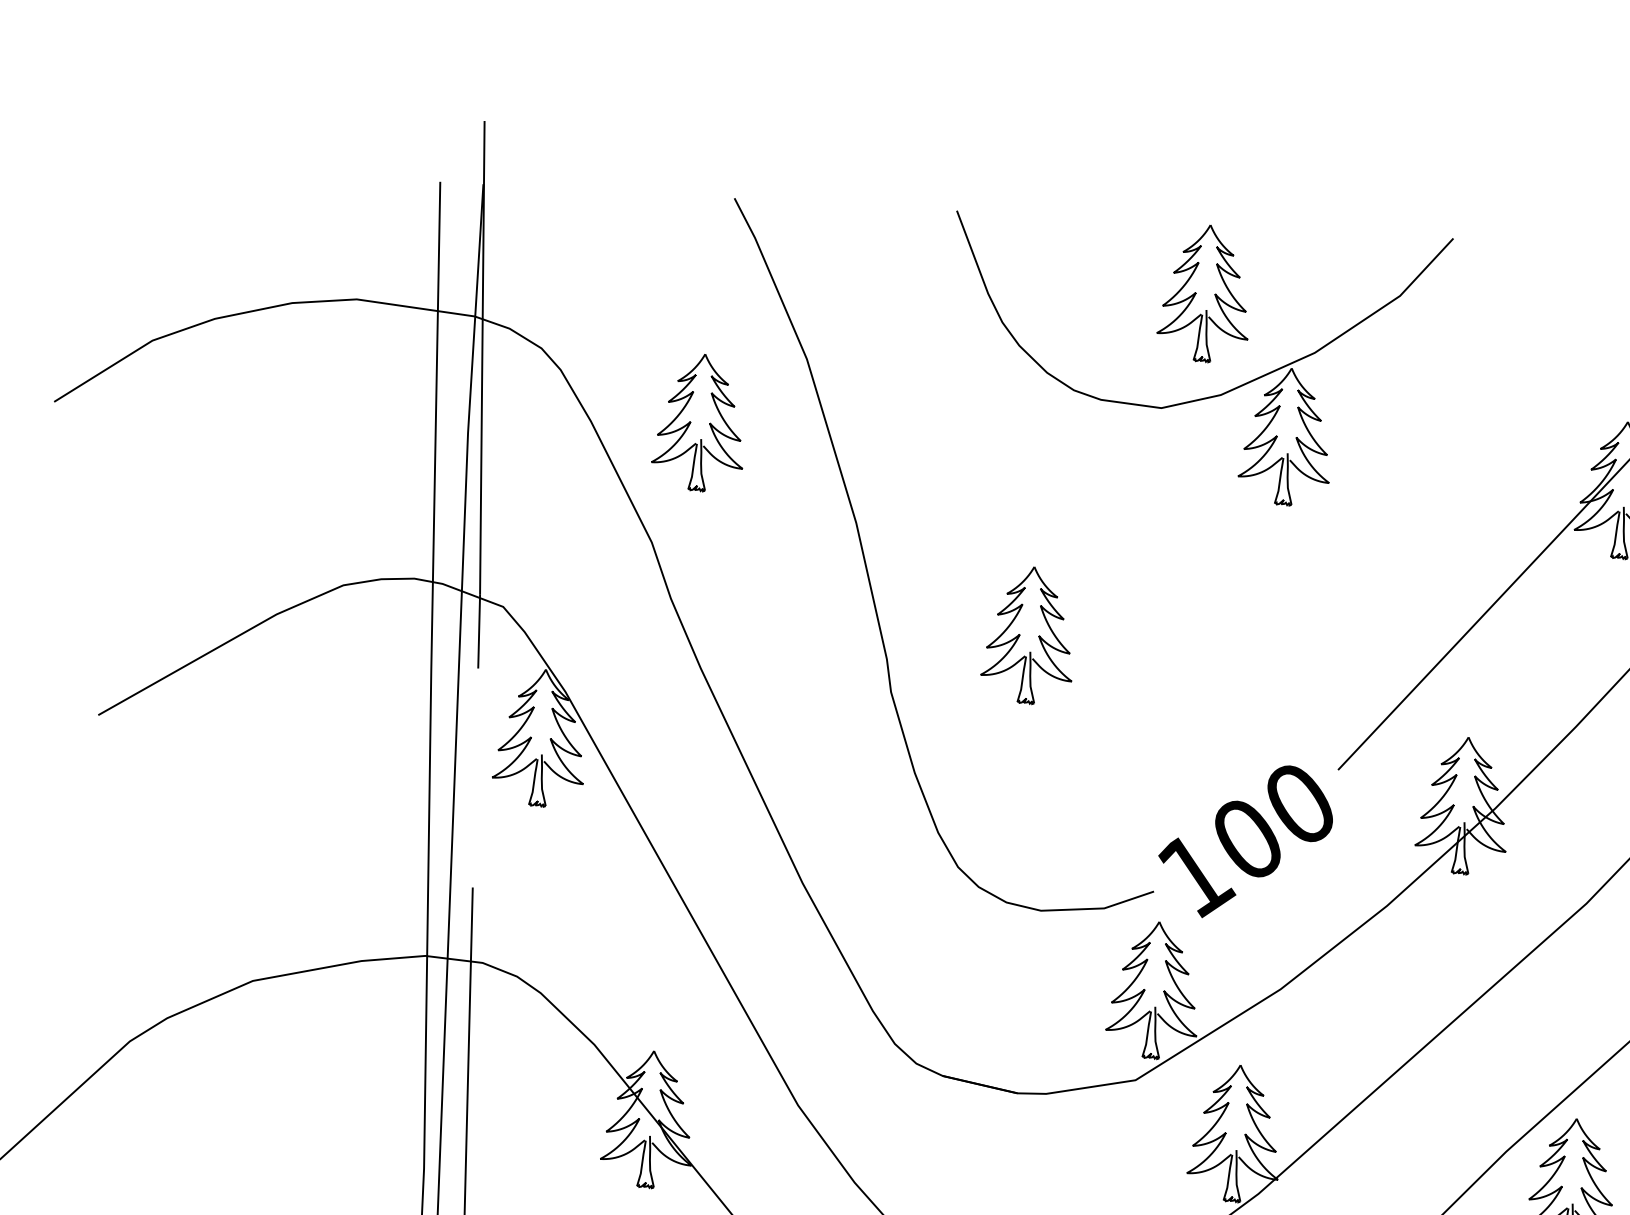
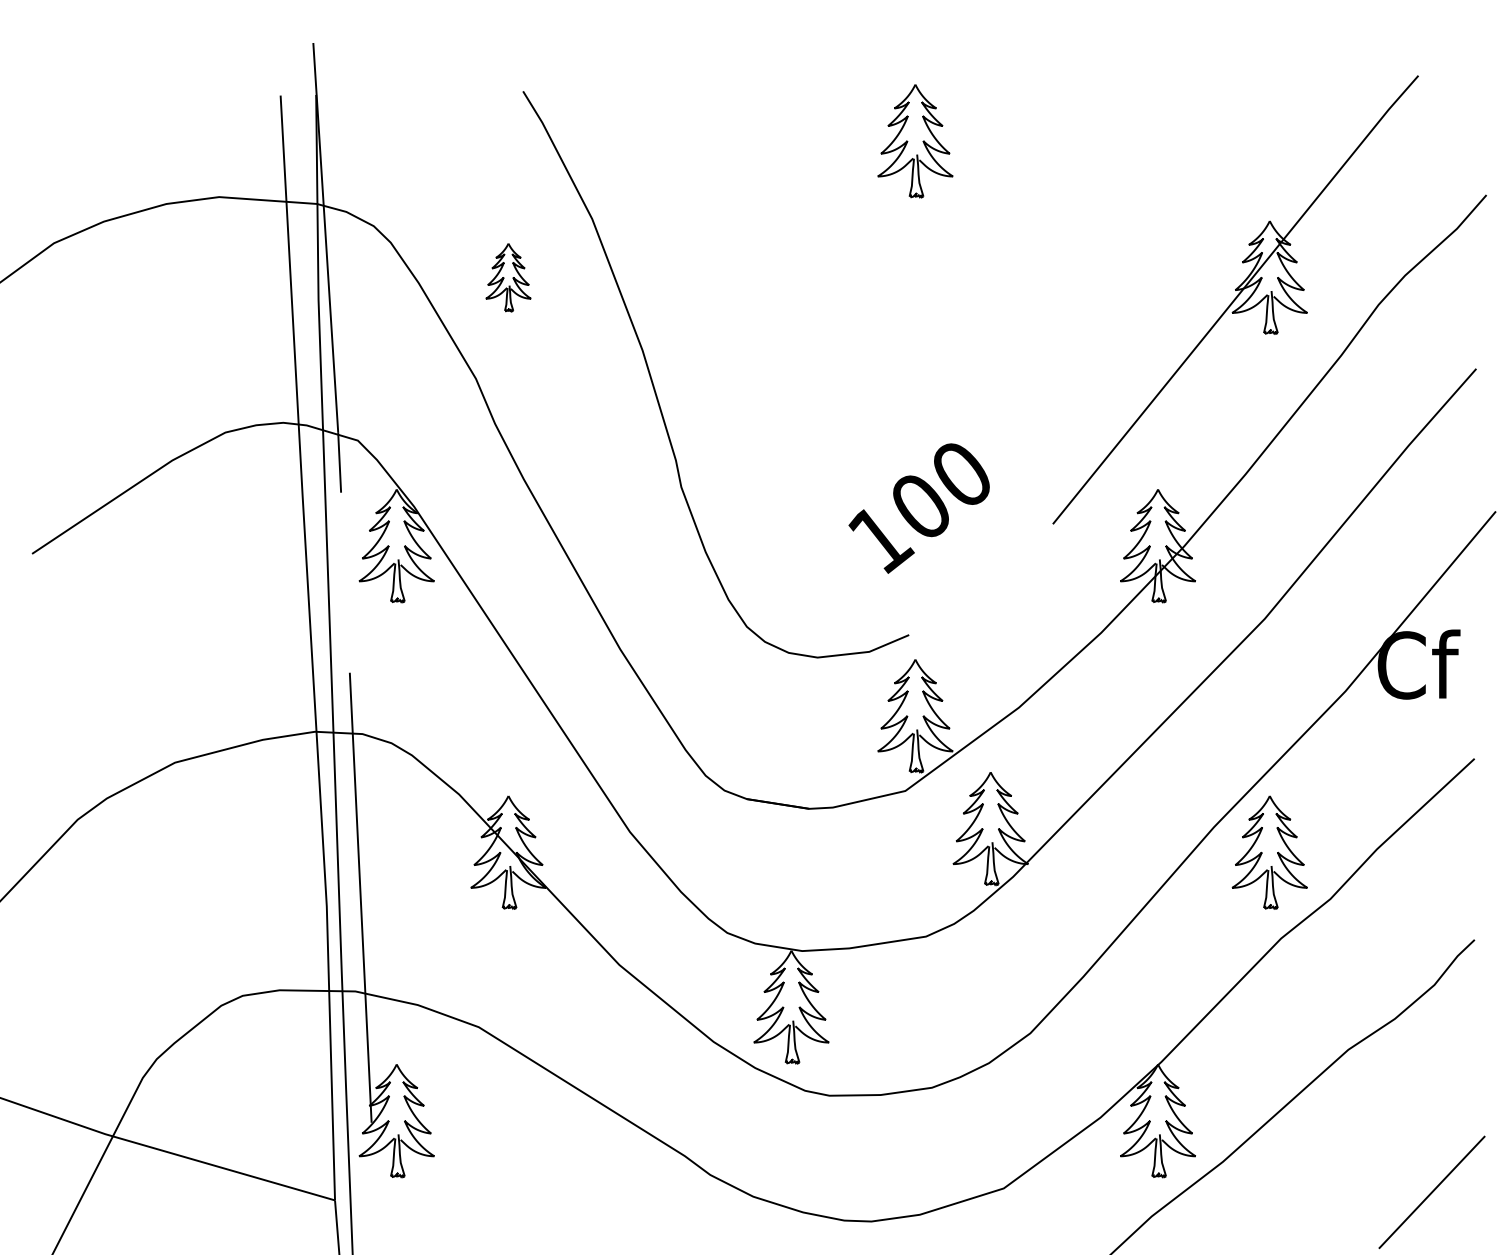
part: (1202, 397) -> (919, 226), removed
part: (700, 422) -> (508, 277), size x0.6
part: (1029, 635) -> (791, 432), removed
text: (1244, 841) -> (918, 508), moved

